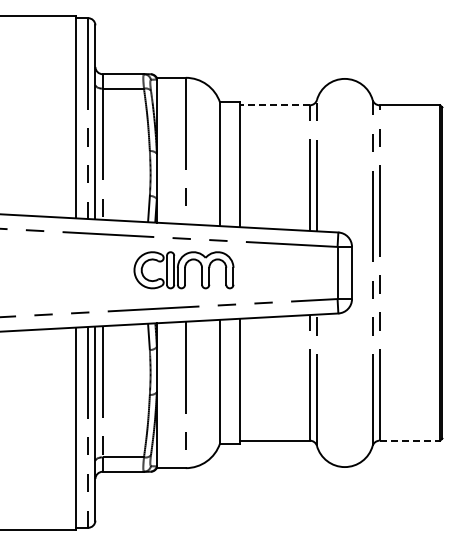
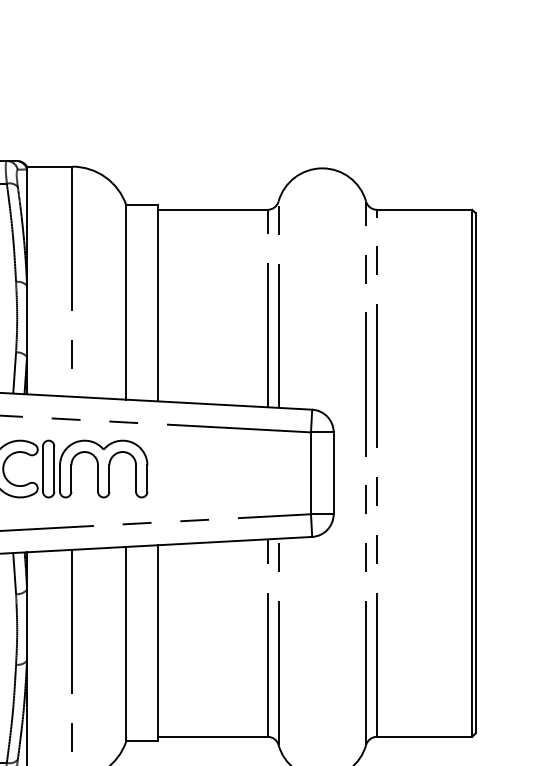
line: (274, 105) -> (211, 210), dashed -> solid
line: (410, 440) -> (425, 736), dashed -> solid

